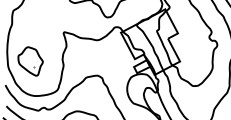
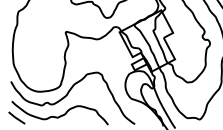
part: (30, 61) -> (34, 59), removed

